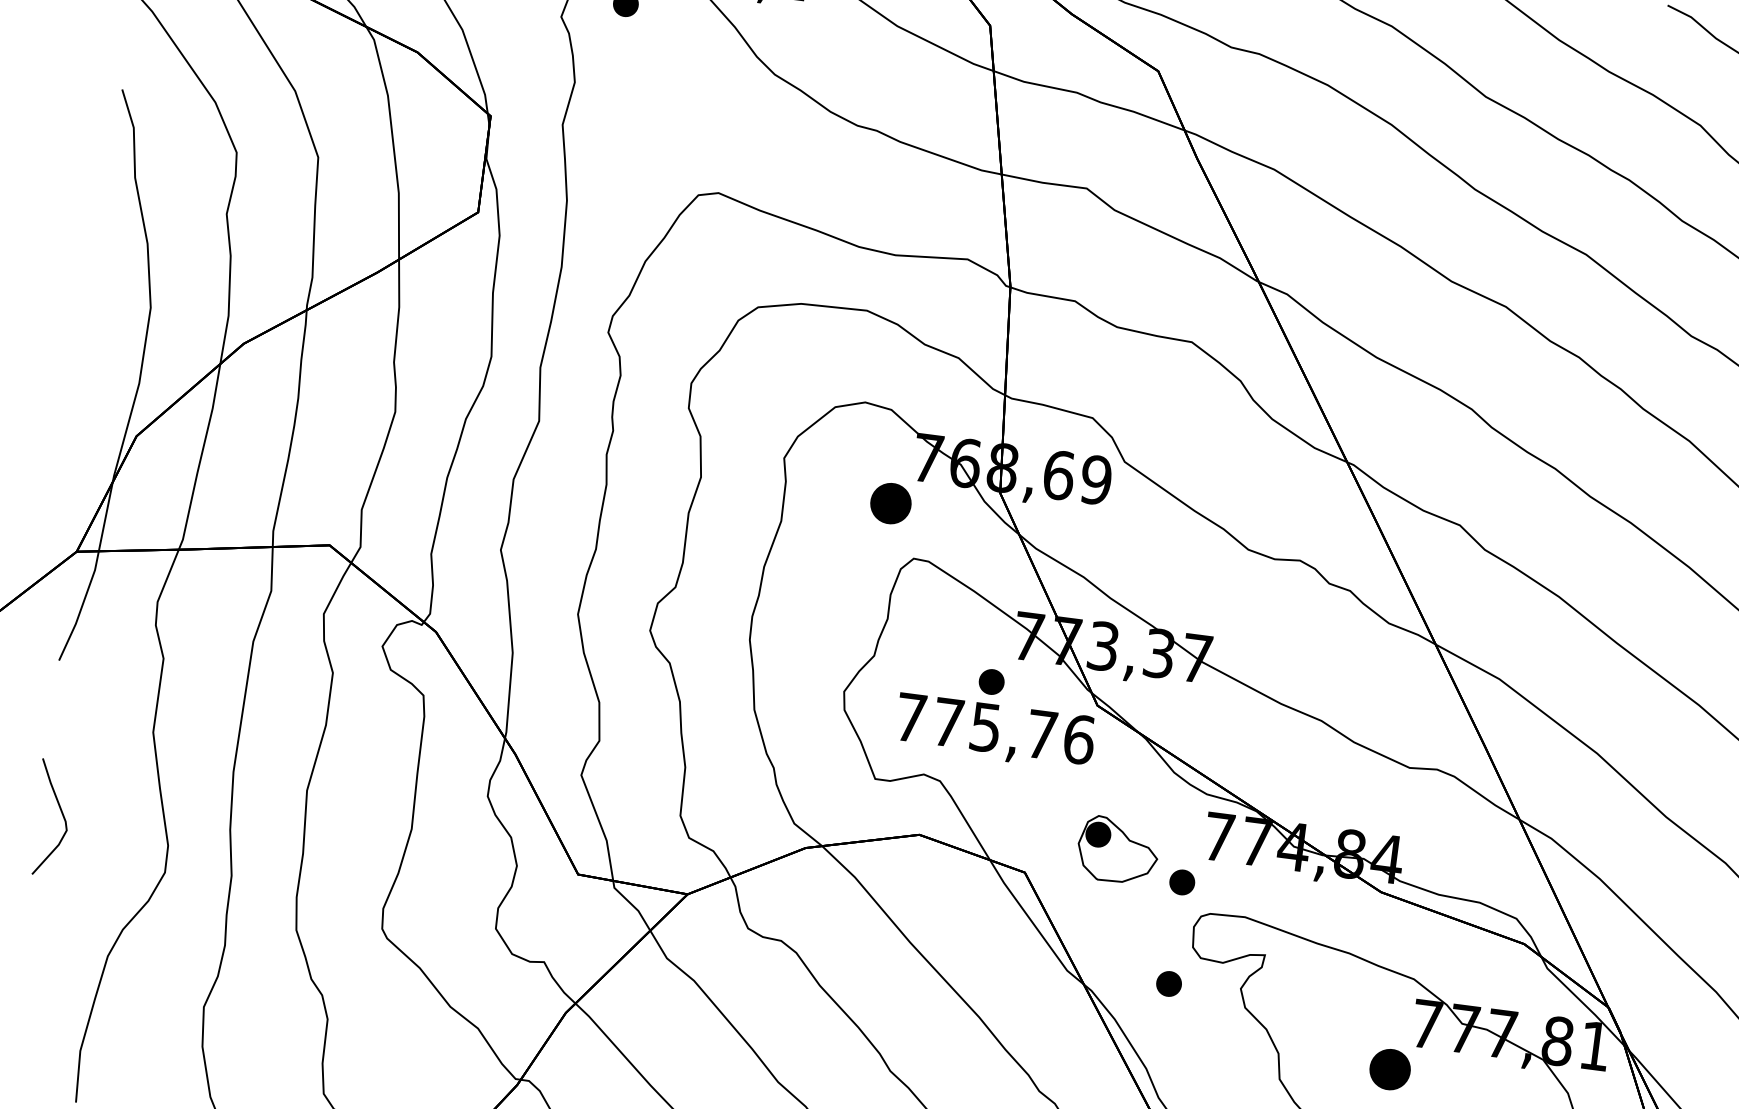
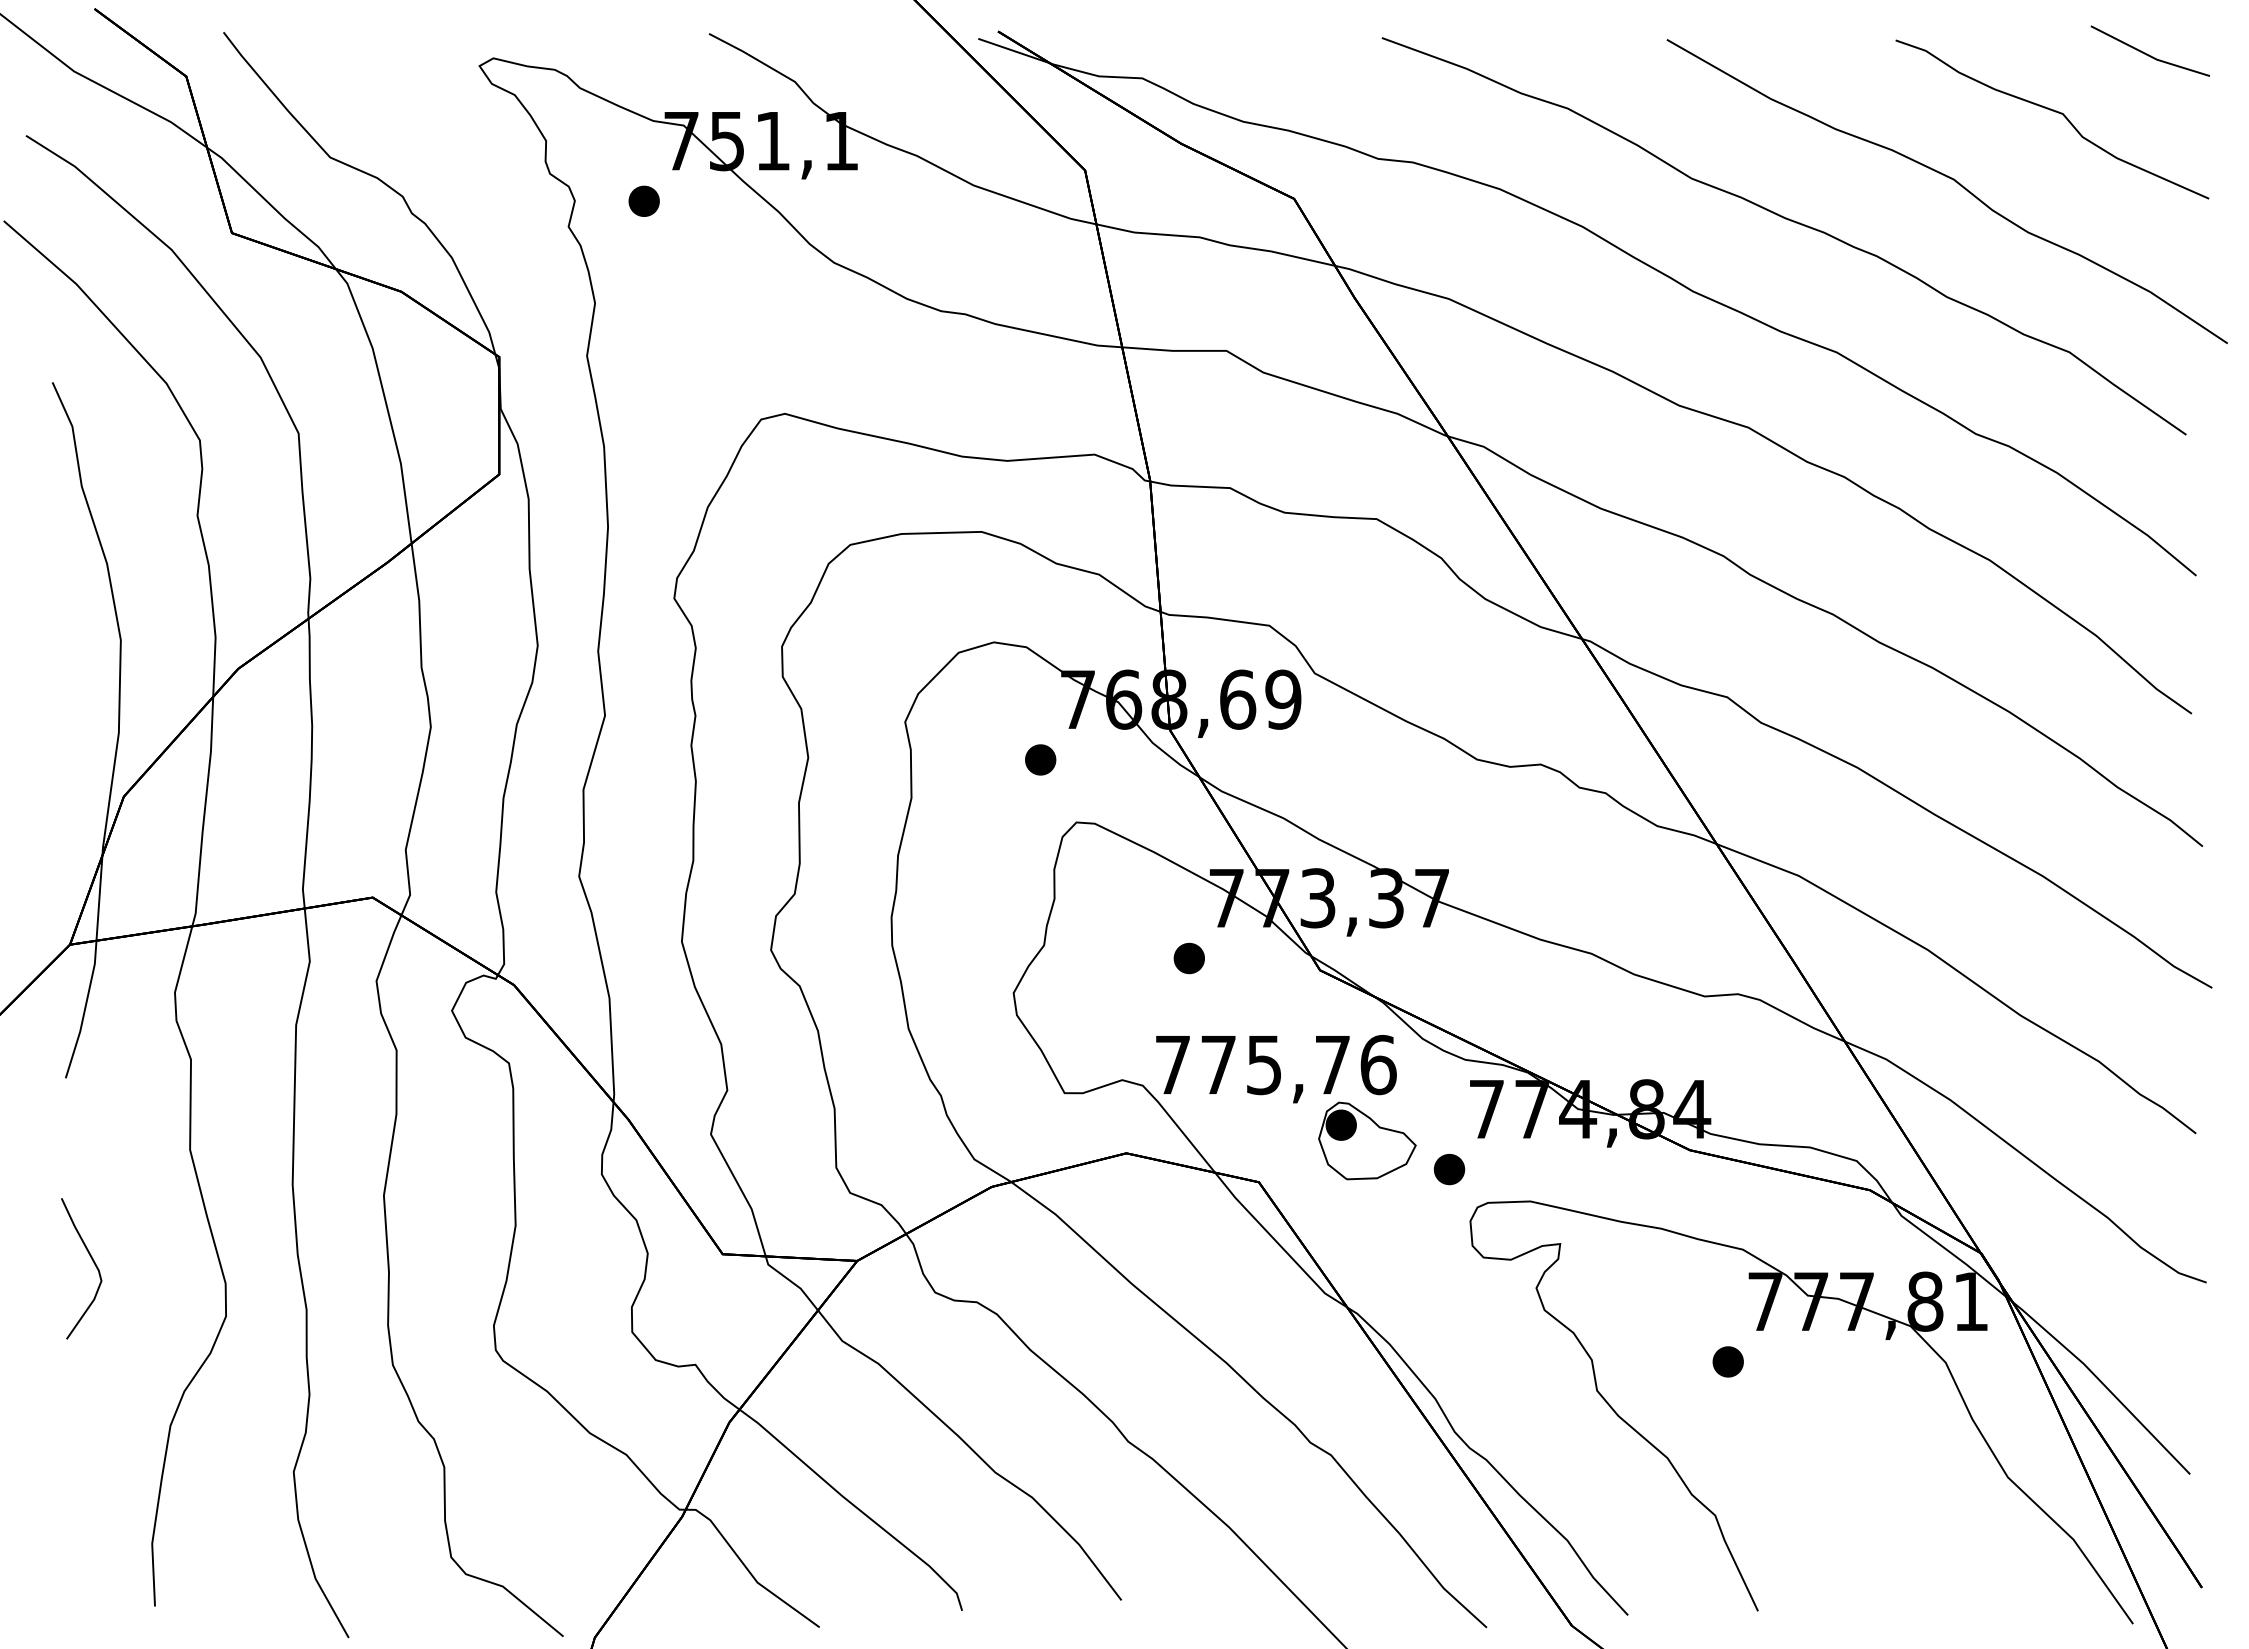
part: (891, 503) -> (1040, 759), size x0.62
text: (995, 732) -> (1276, 1069), moved
part: (1169, 983) -> (1449, 1293), removed
part: (1389, 1069) -> (1727, 1361), size x0.62

